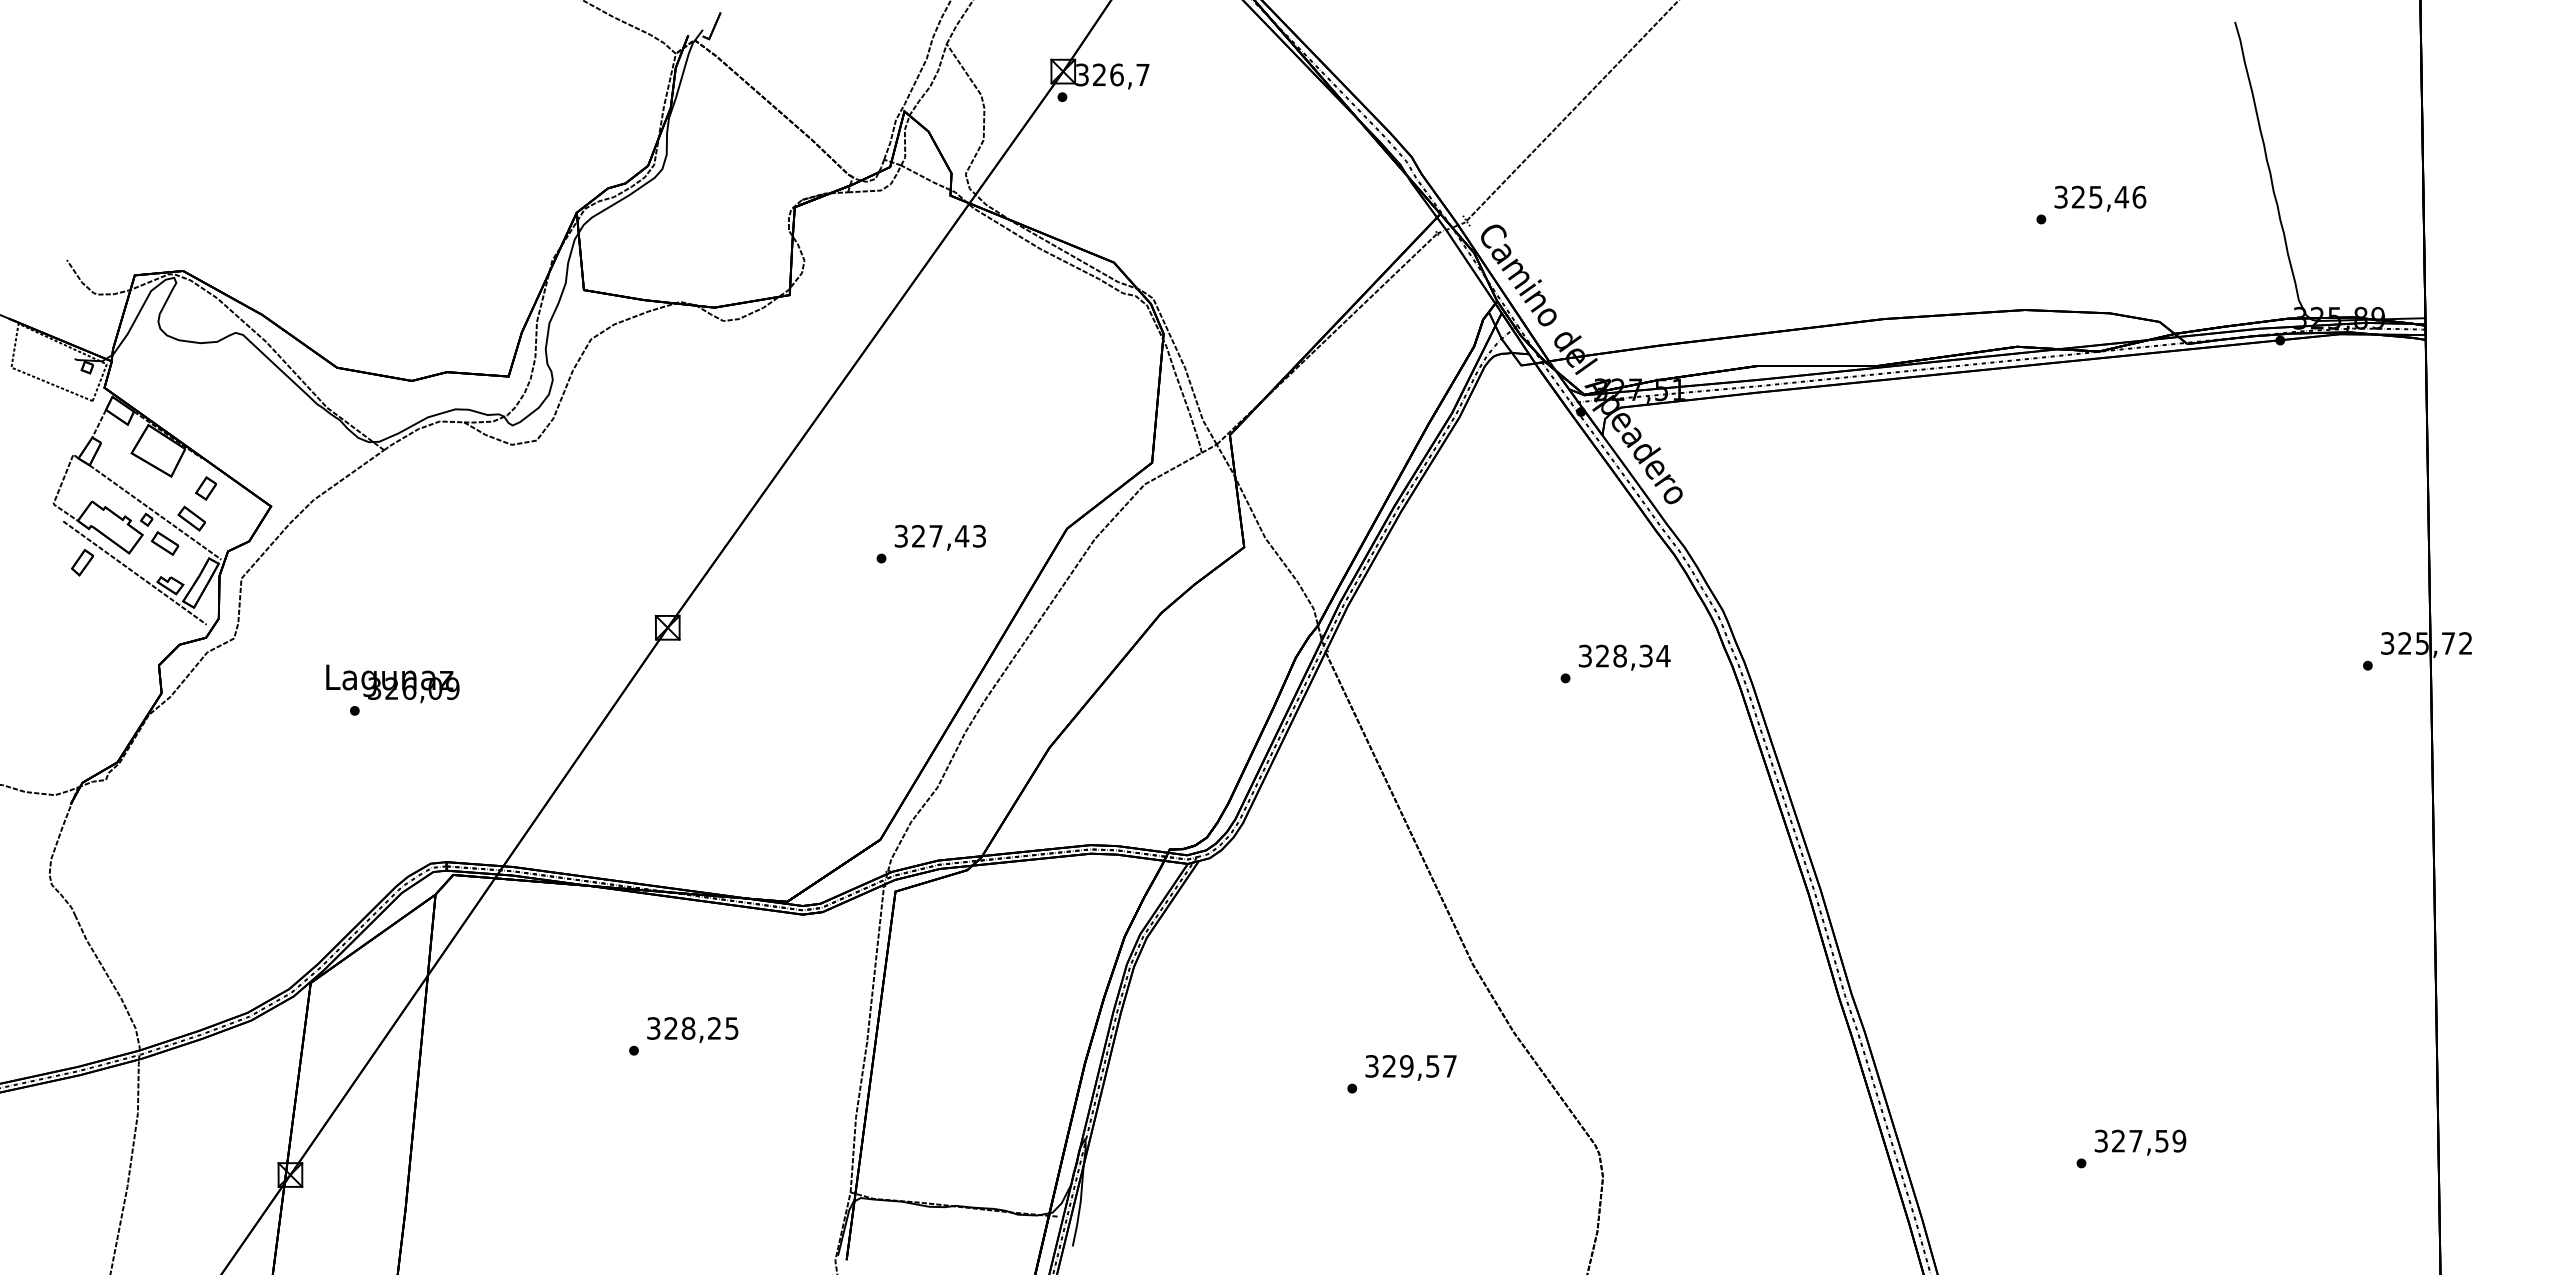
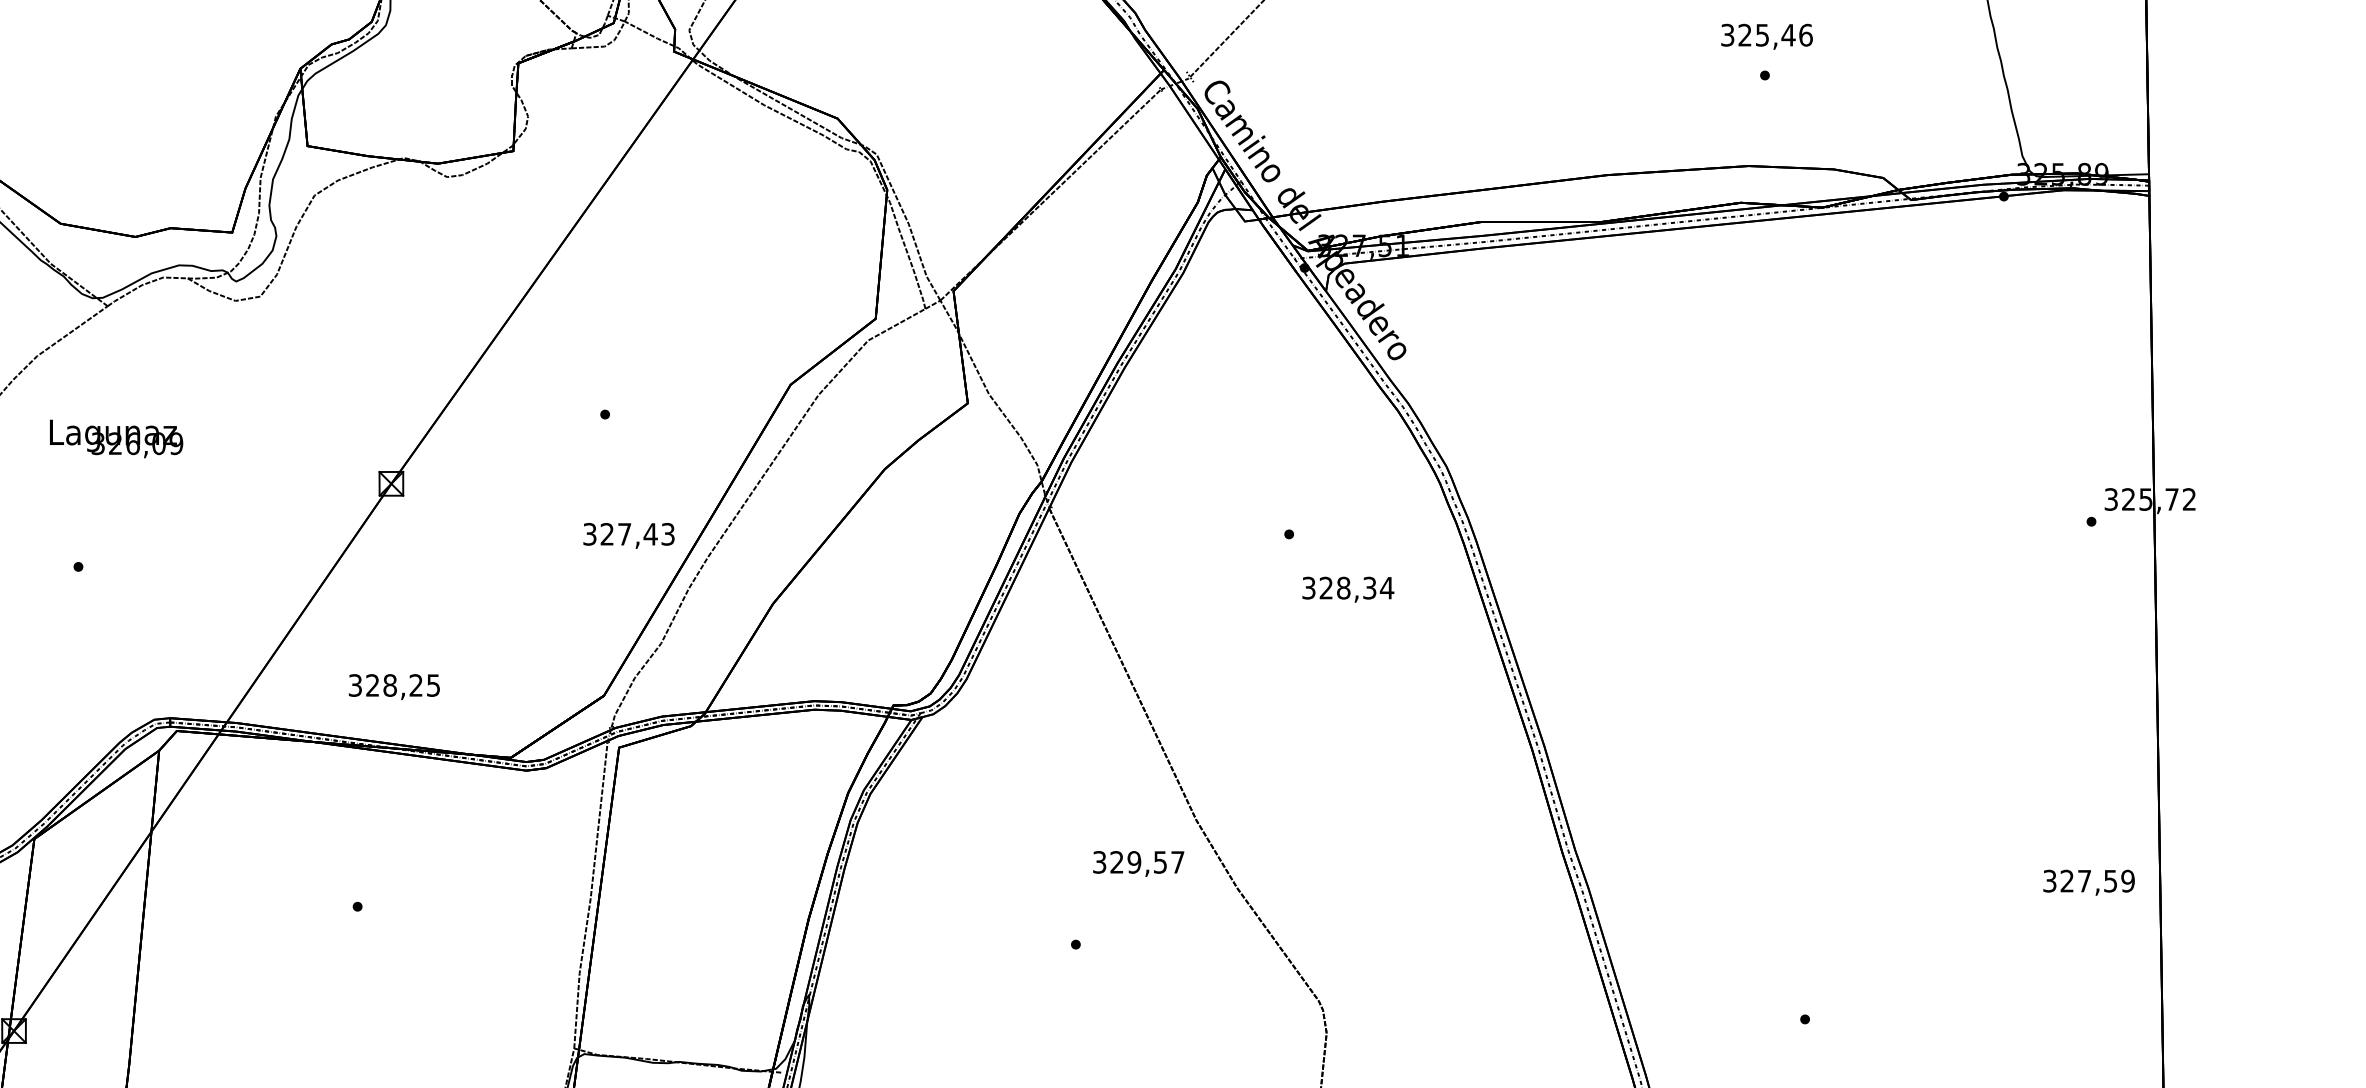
text: (2100, 198) -> (1767, 36), moved
text: (939, 537) -> (628, 535), moved
text: (1624, 657) -> (1348, 589), moved
text: (392, 683) -> (116, 438), moved
text: (692, 1029) -> (394, 686), moved
text: (1410, 1067) -> (1138, 863), moved
text: (2140, 1142) -> (2089, 882), moved

